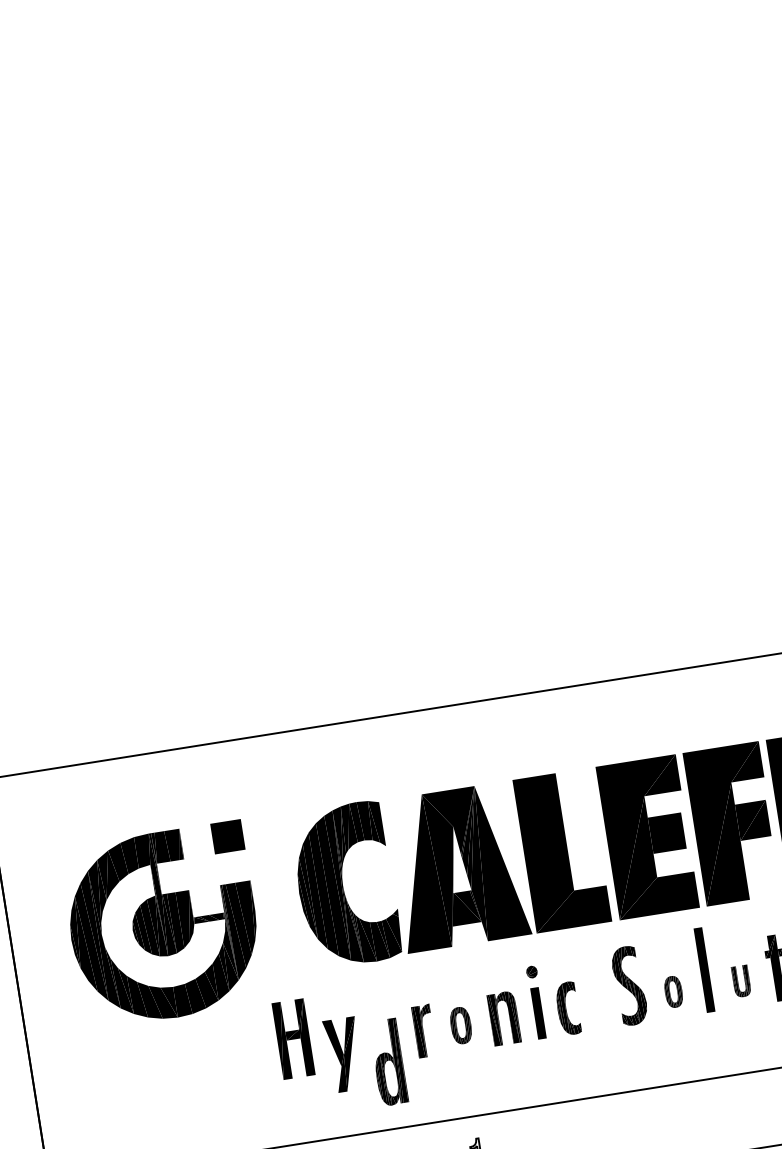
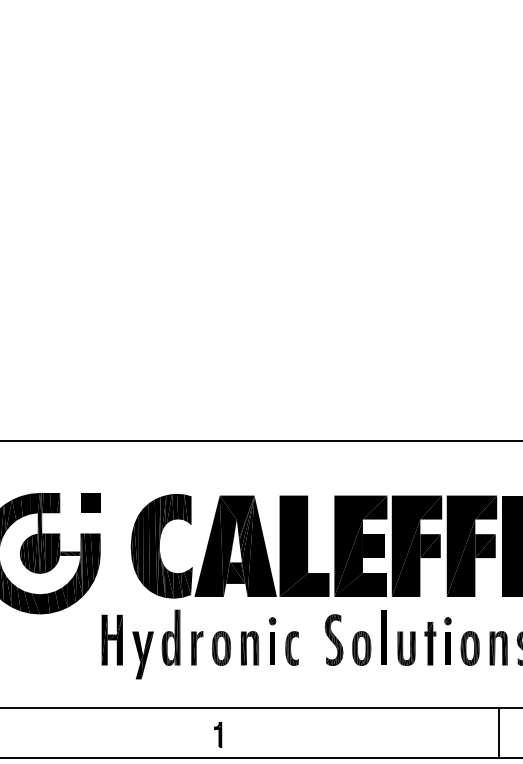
part: (741, 981) -> (406, 648), size x1.67
part: (673, 992) -> (361, 648), size x1.67
part: (461, 1025) -> (221, 648), size x1.43
part: (387, 1062) -> (170, 637), moved

